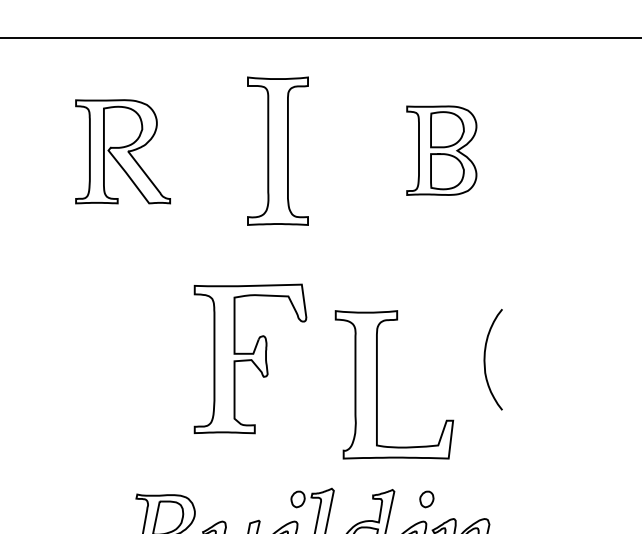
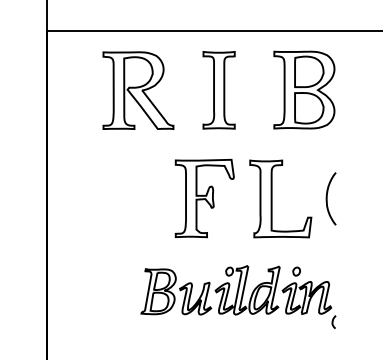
part: (441, 149) -> (304, 89), size x1.67
part: (123, 151) -> (138, 90), size x1.43
part: (378, 383) -> (272, 198), moved

